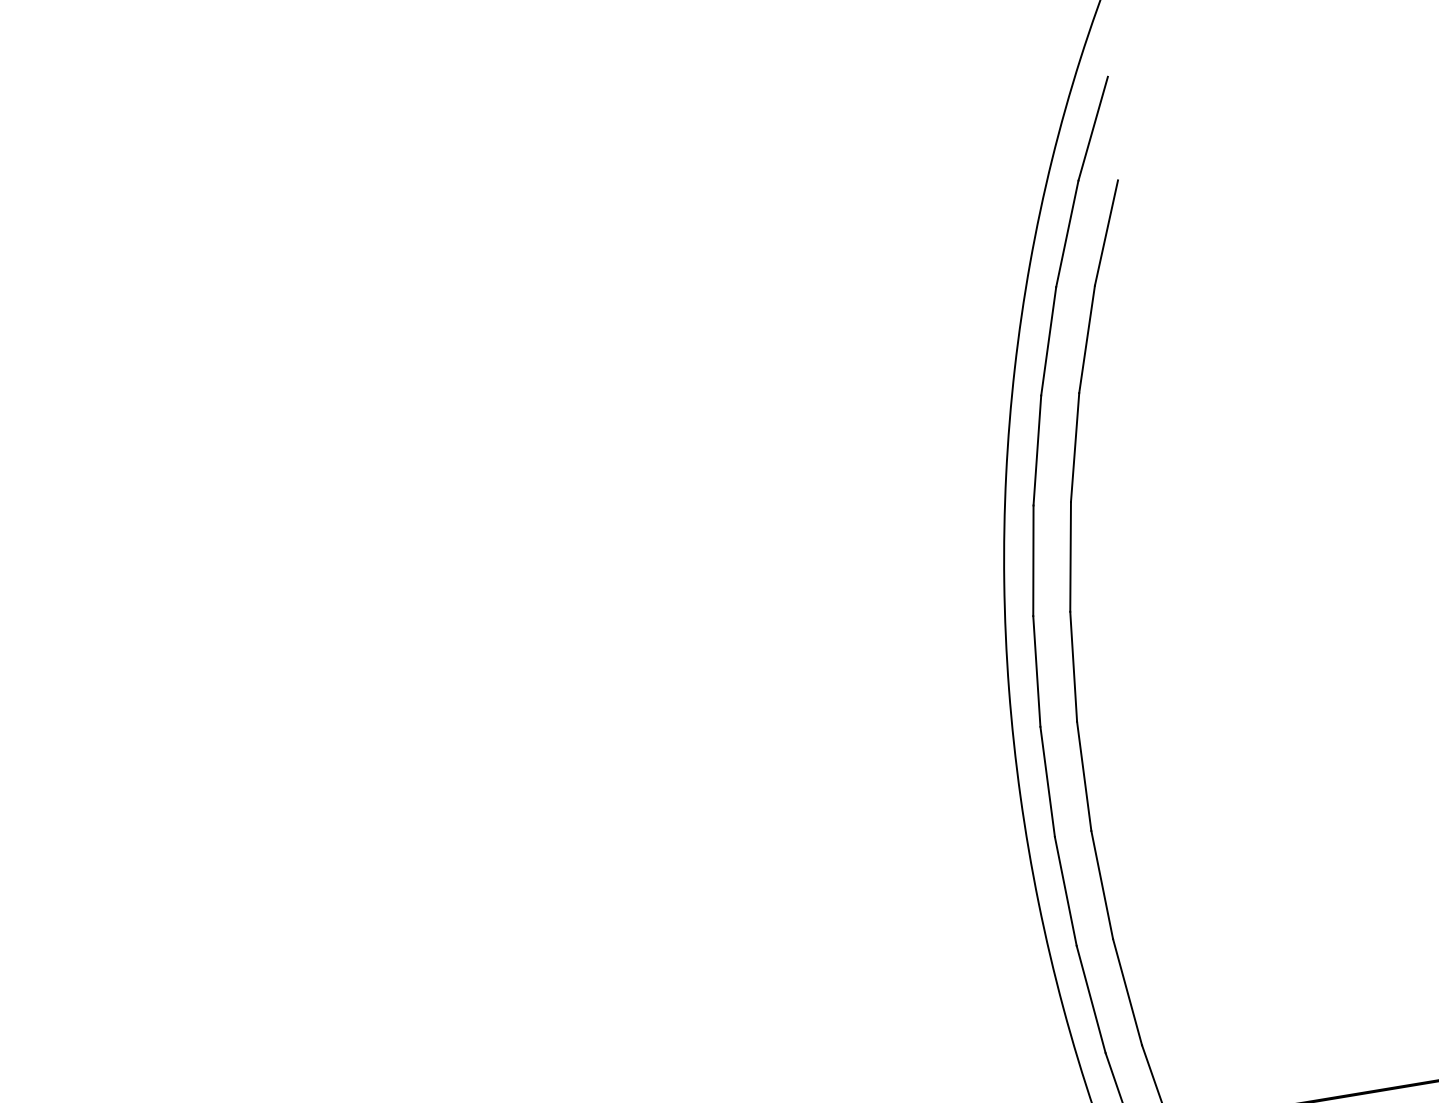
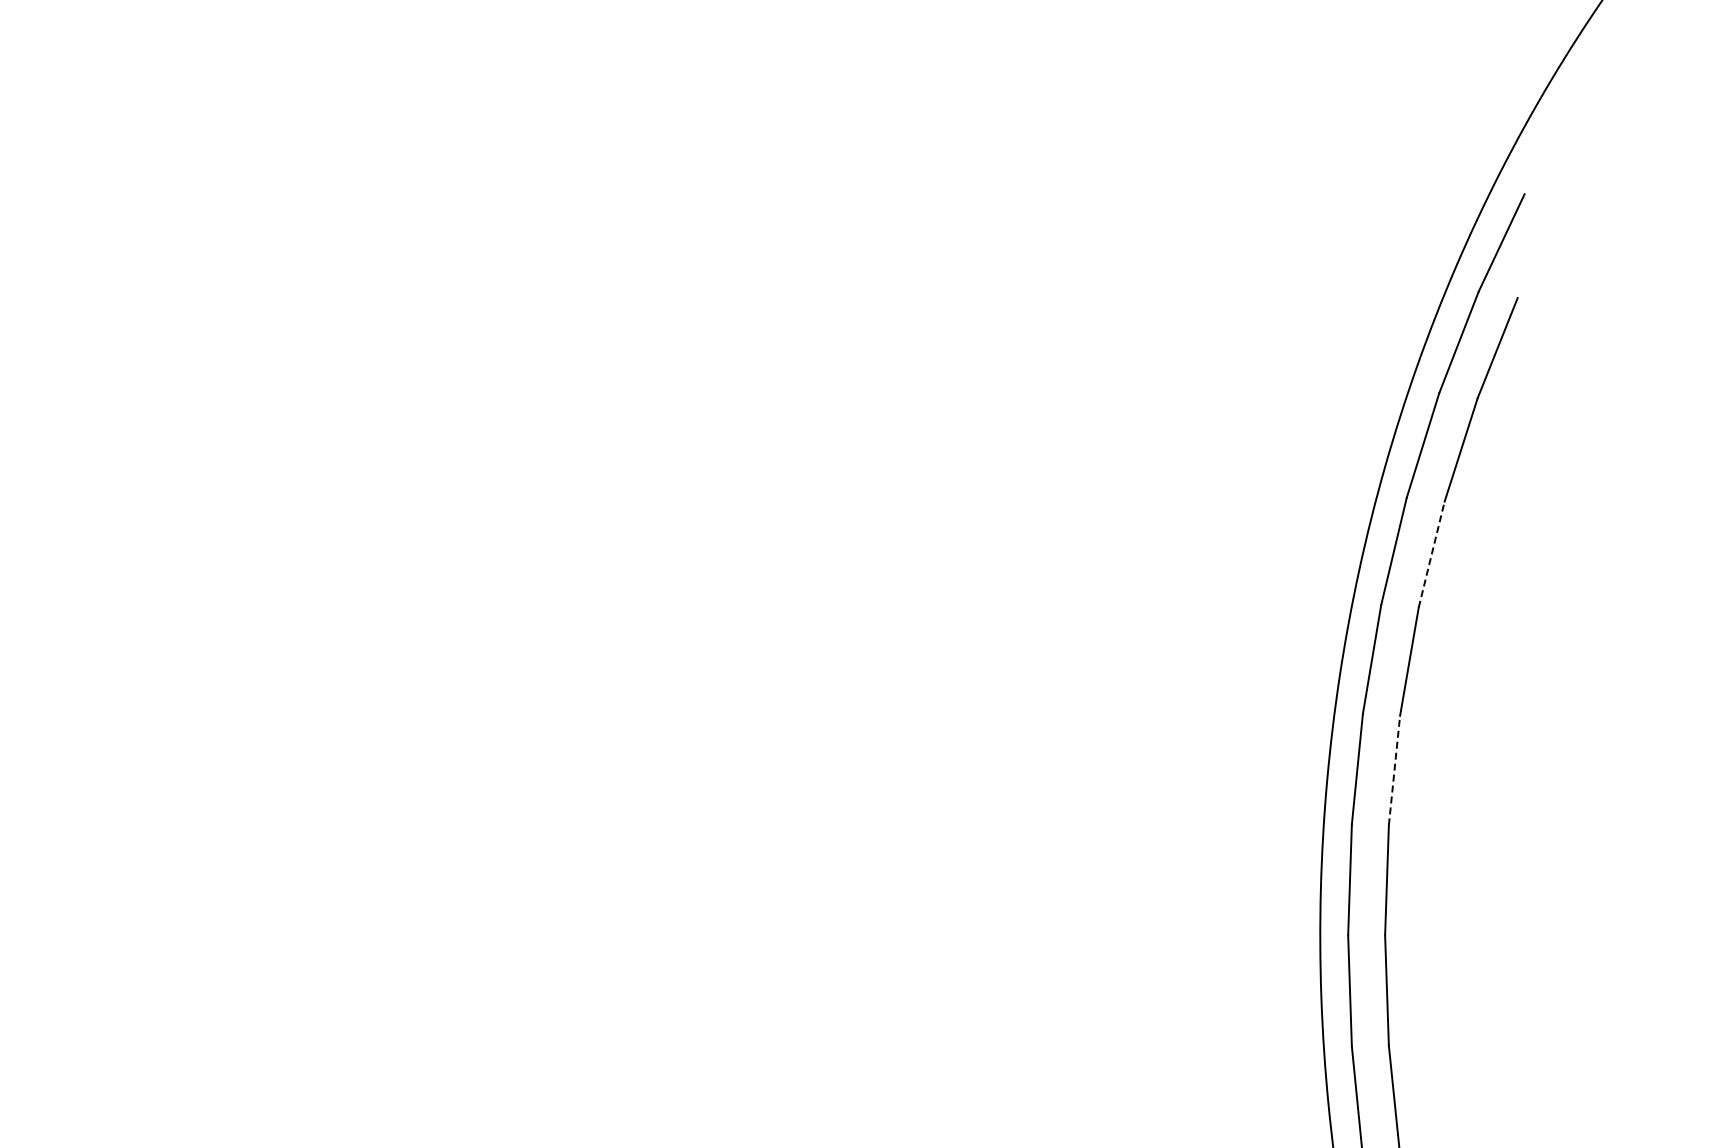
line: (1074, 447) -> (1431, 554), solid -> dashed
line: (1073, 666) -> (1394, 770), solid -> dashed

